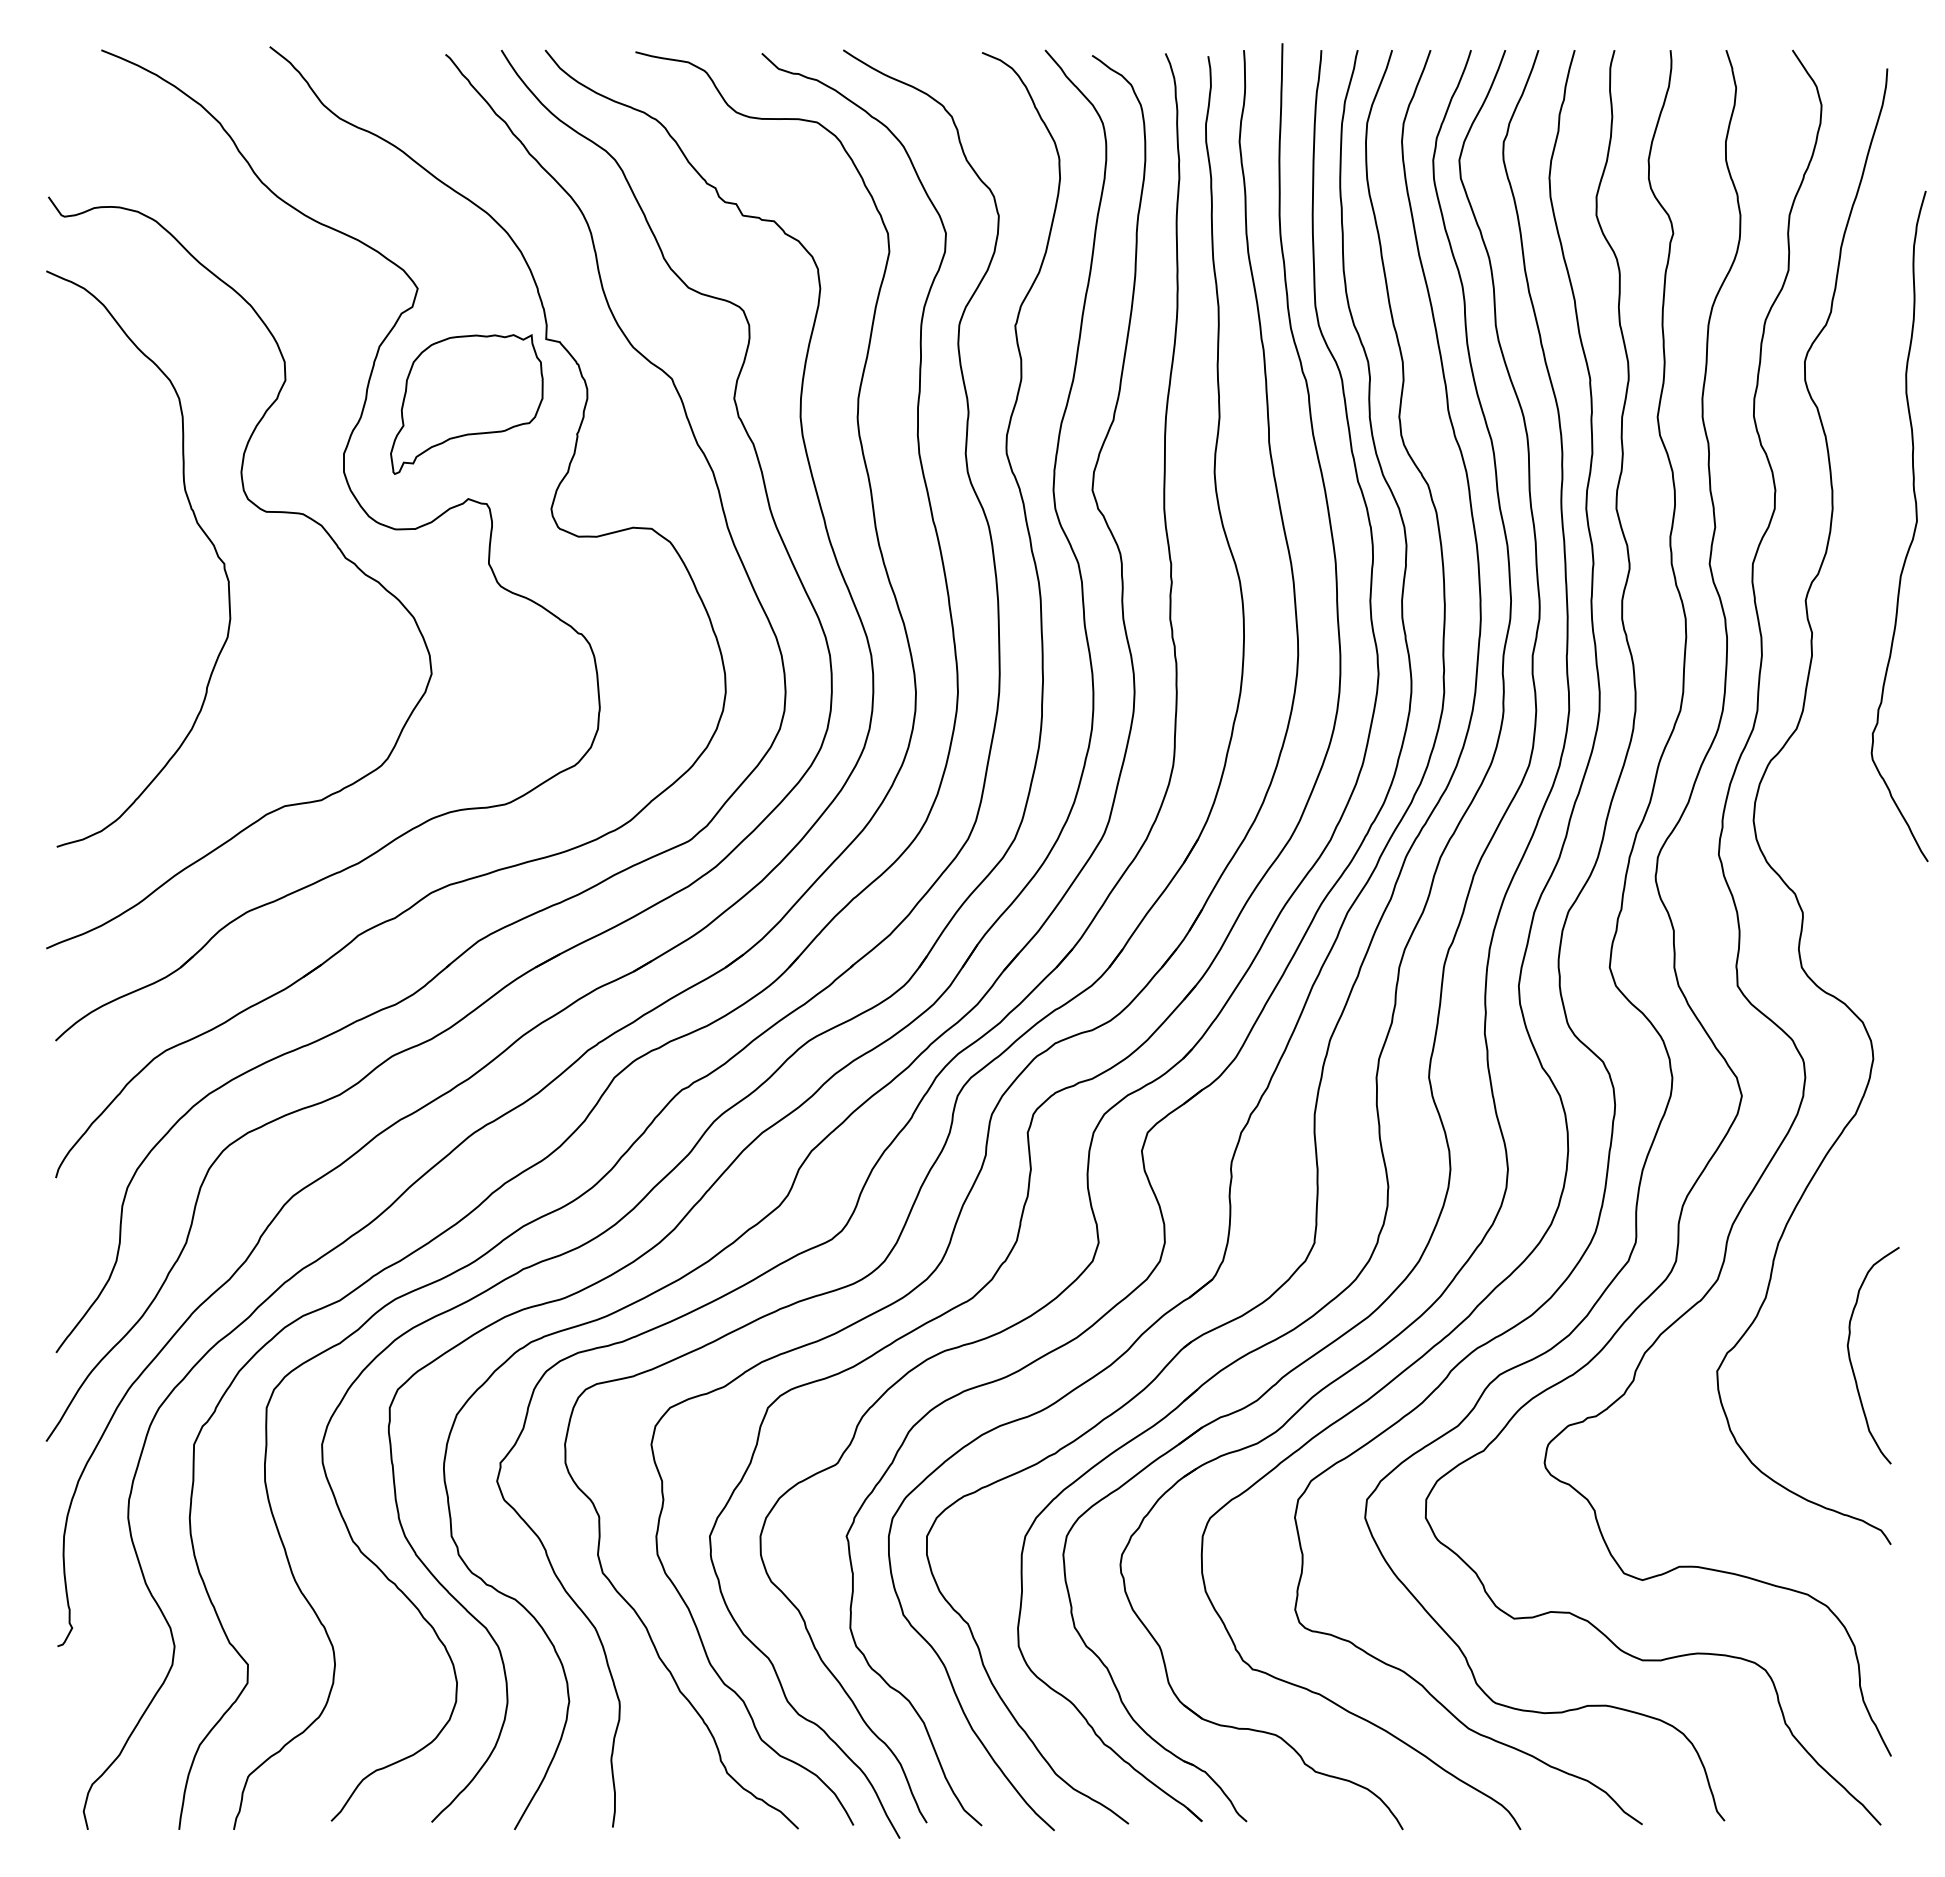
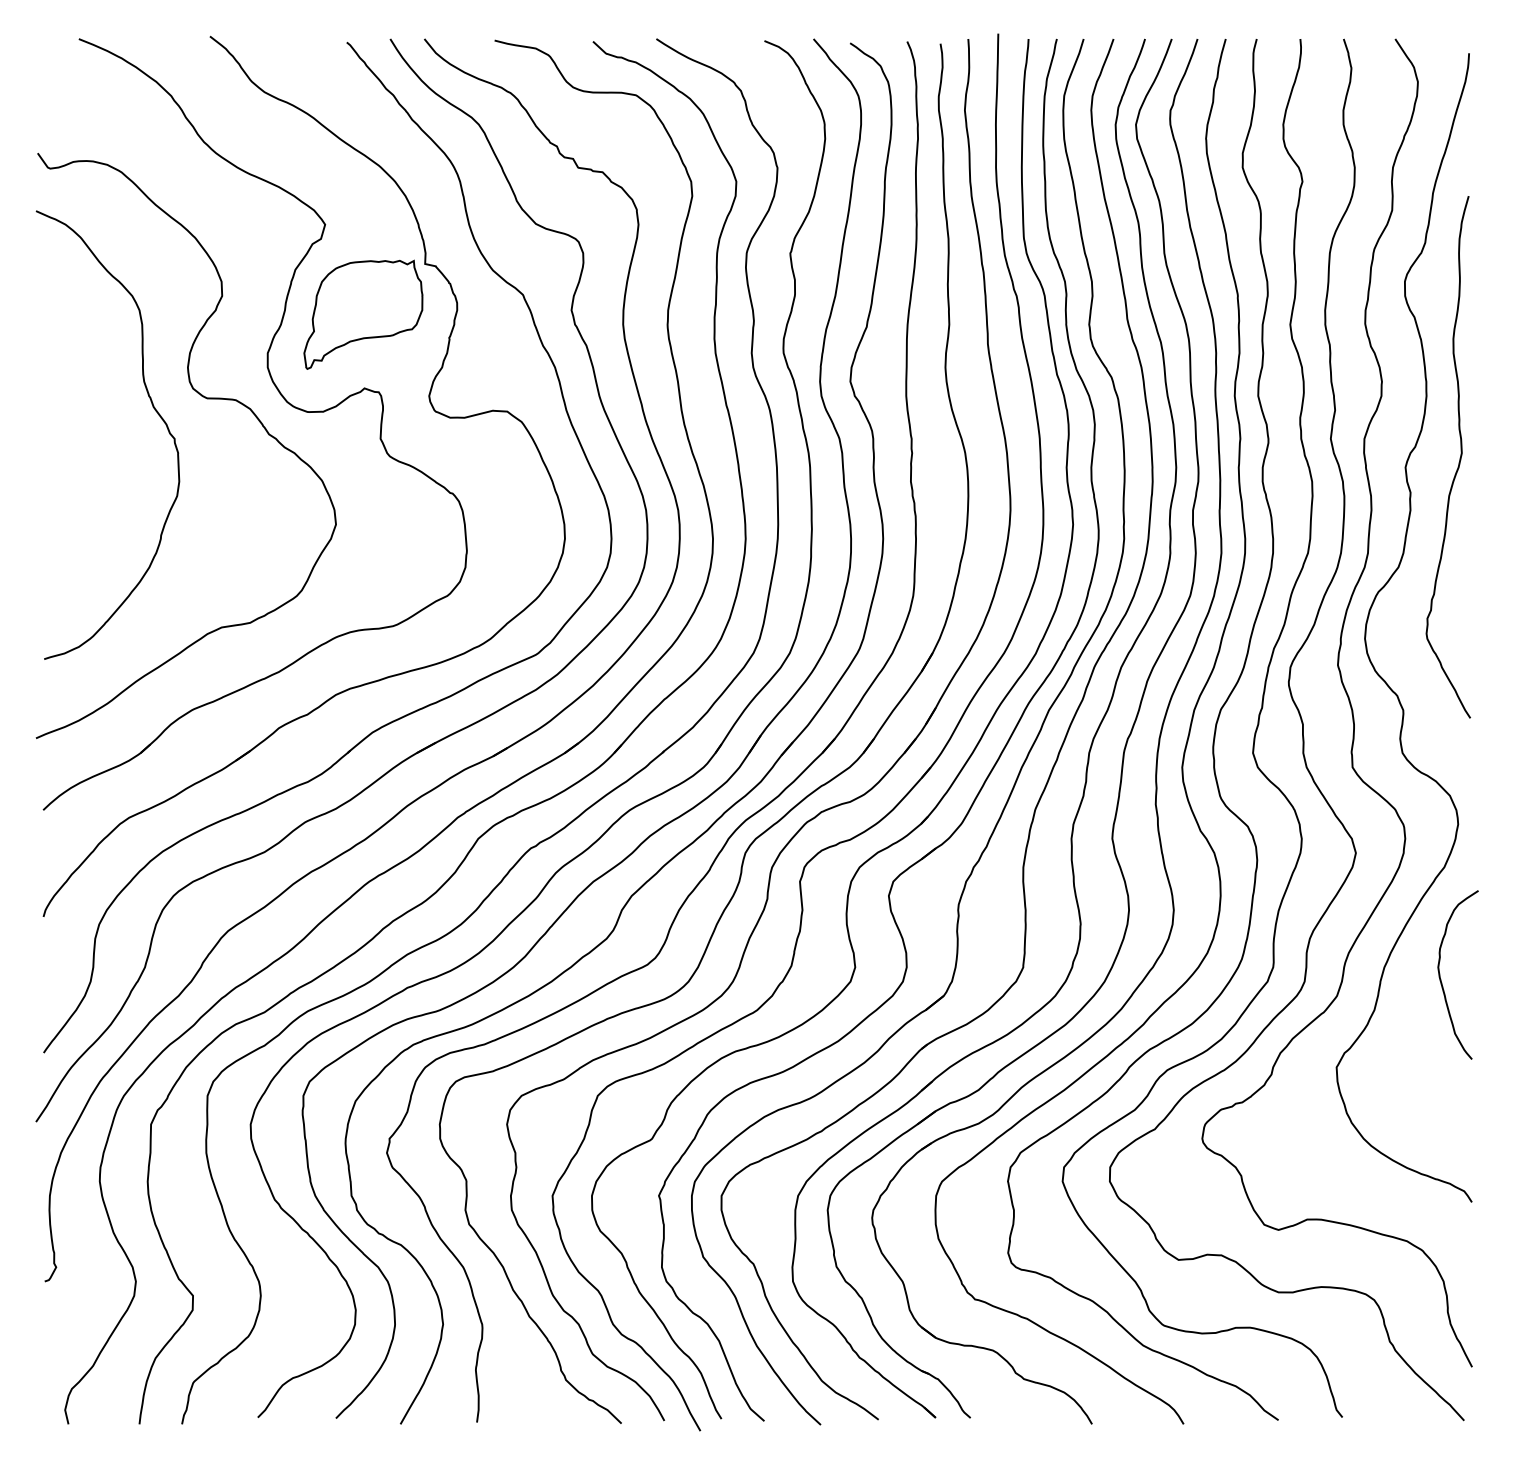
curve: (1913, 531) -> (1459, 461), moved
curve: (1851, 1361) -> (1441, 979), moved

